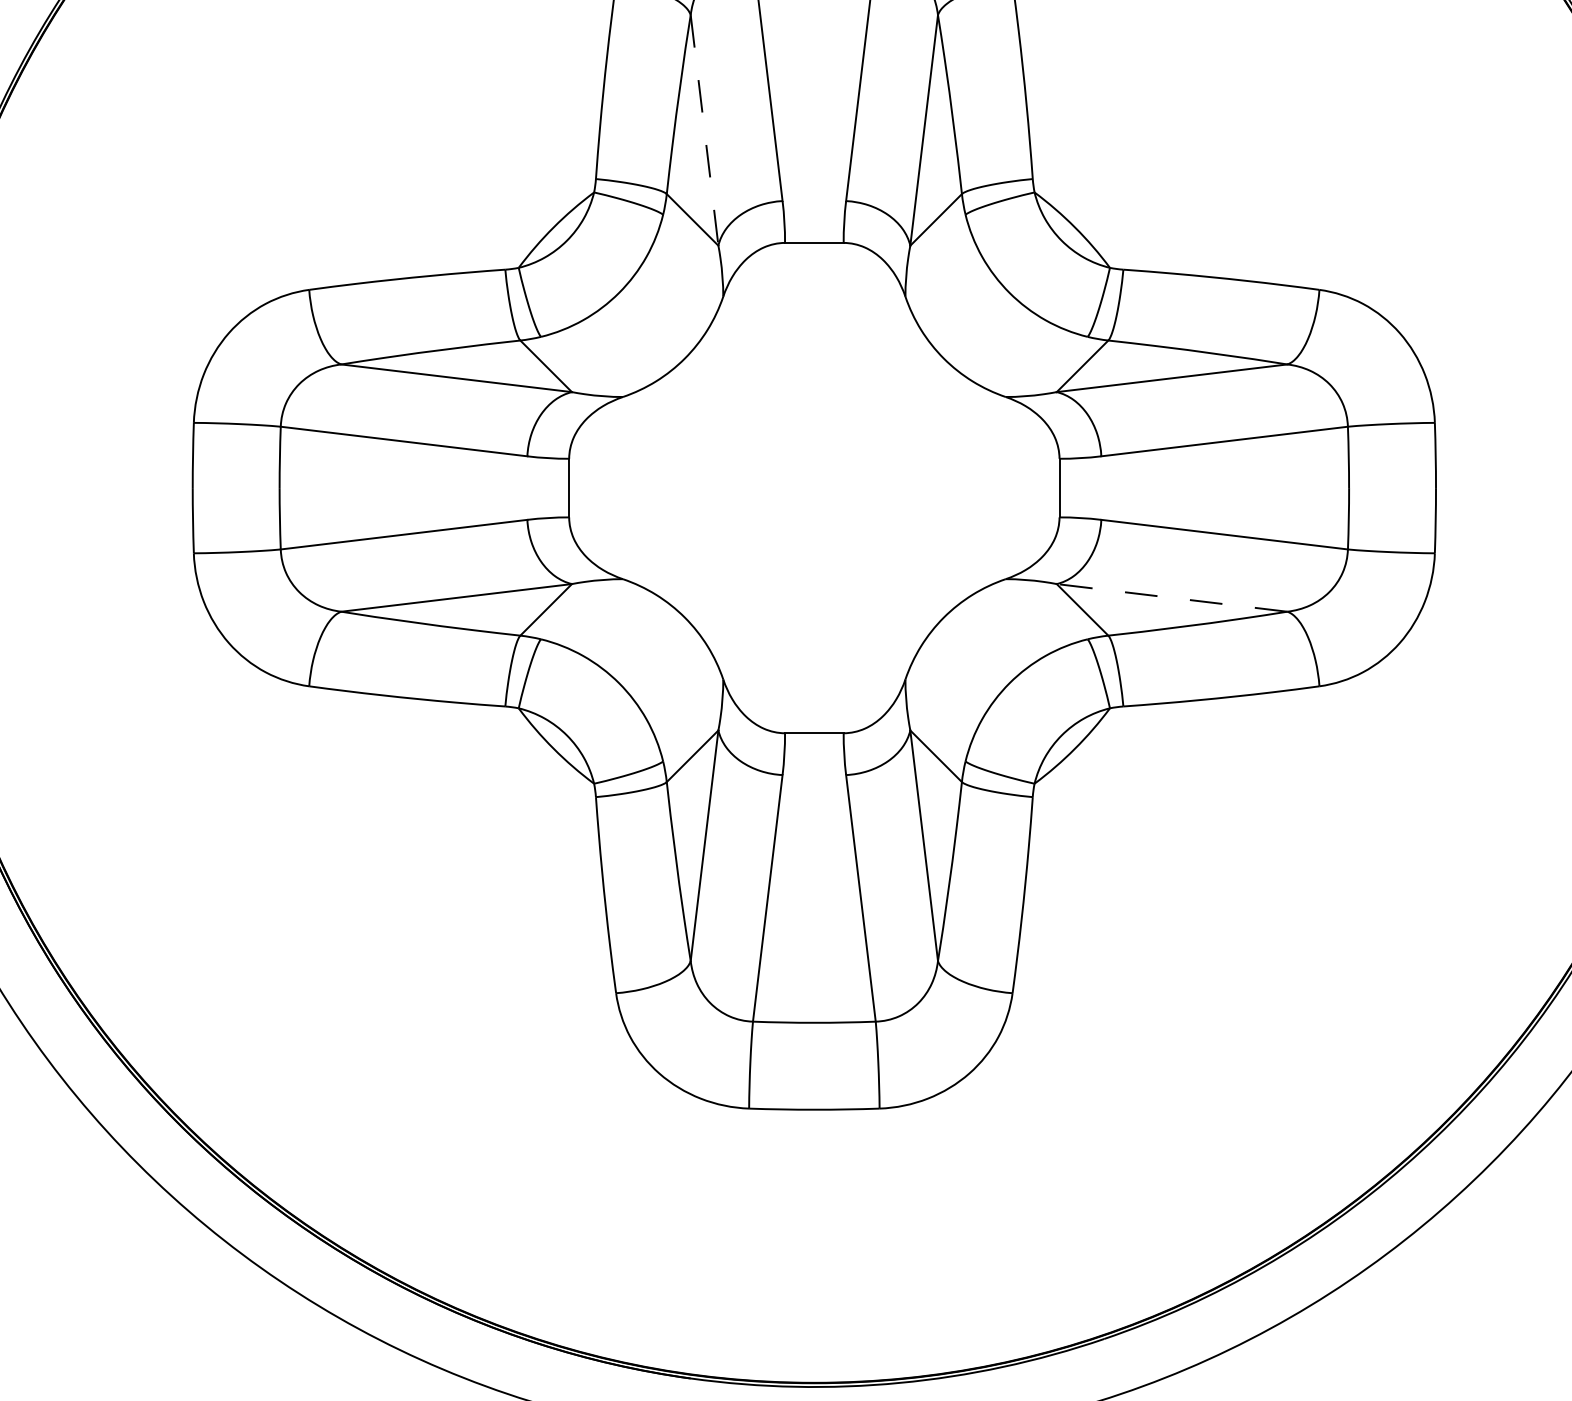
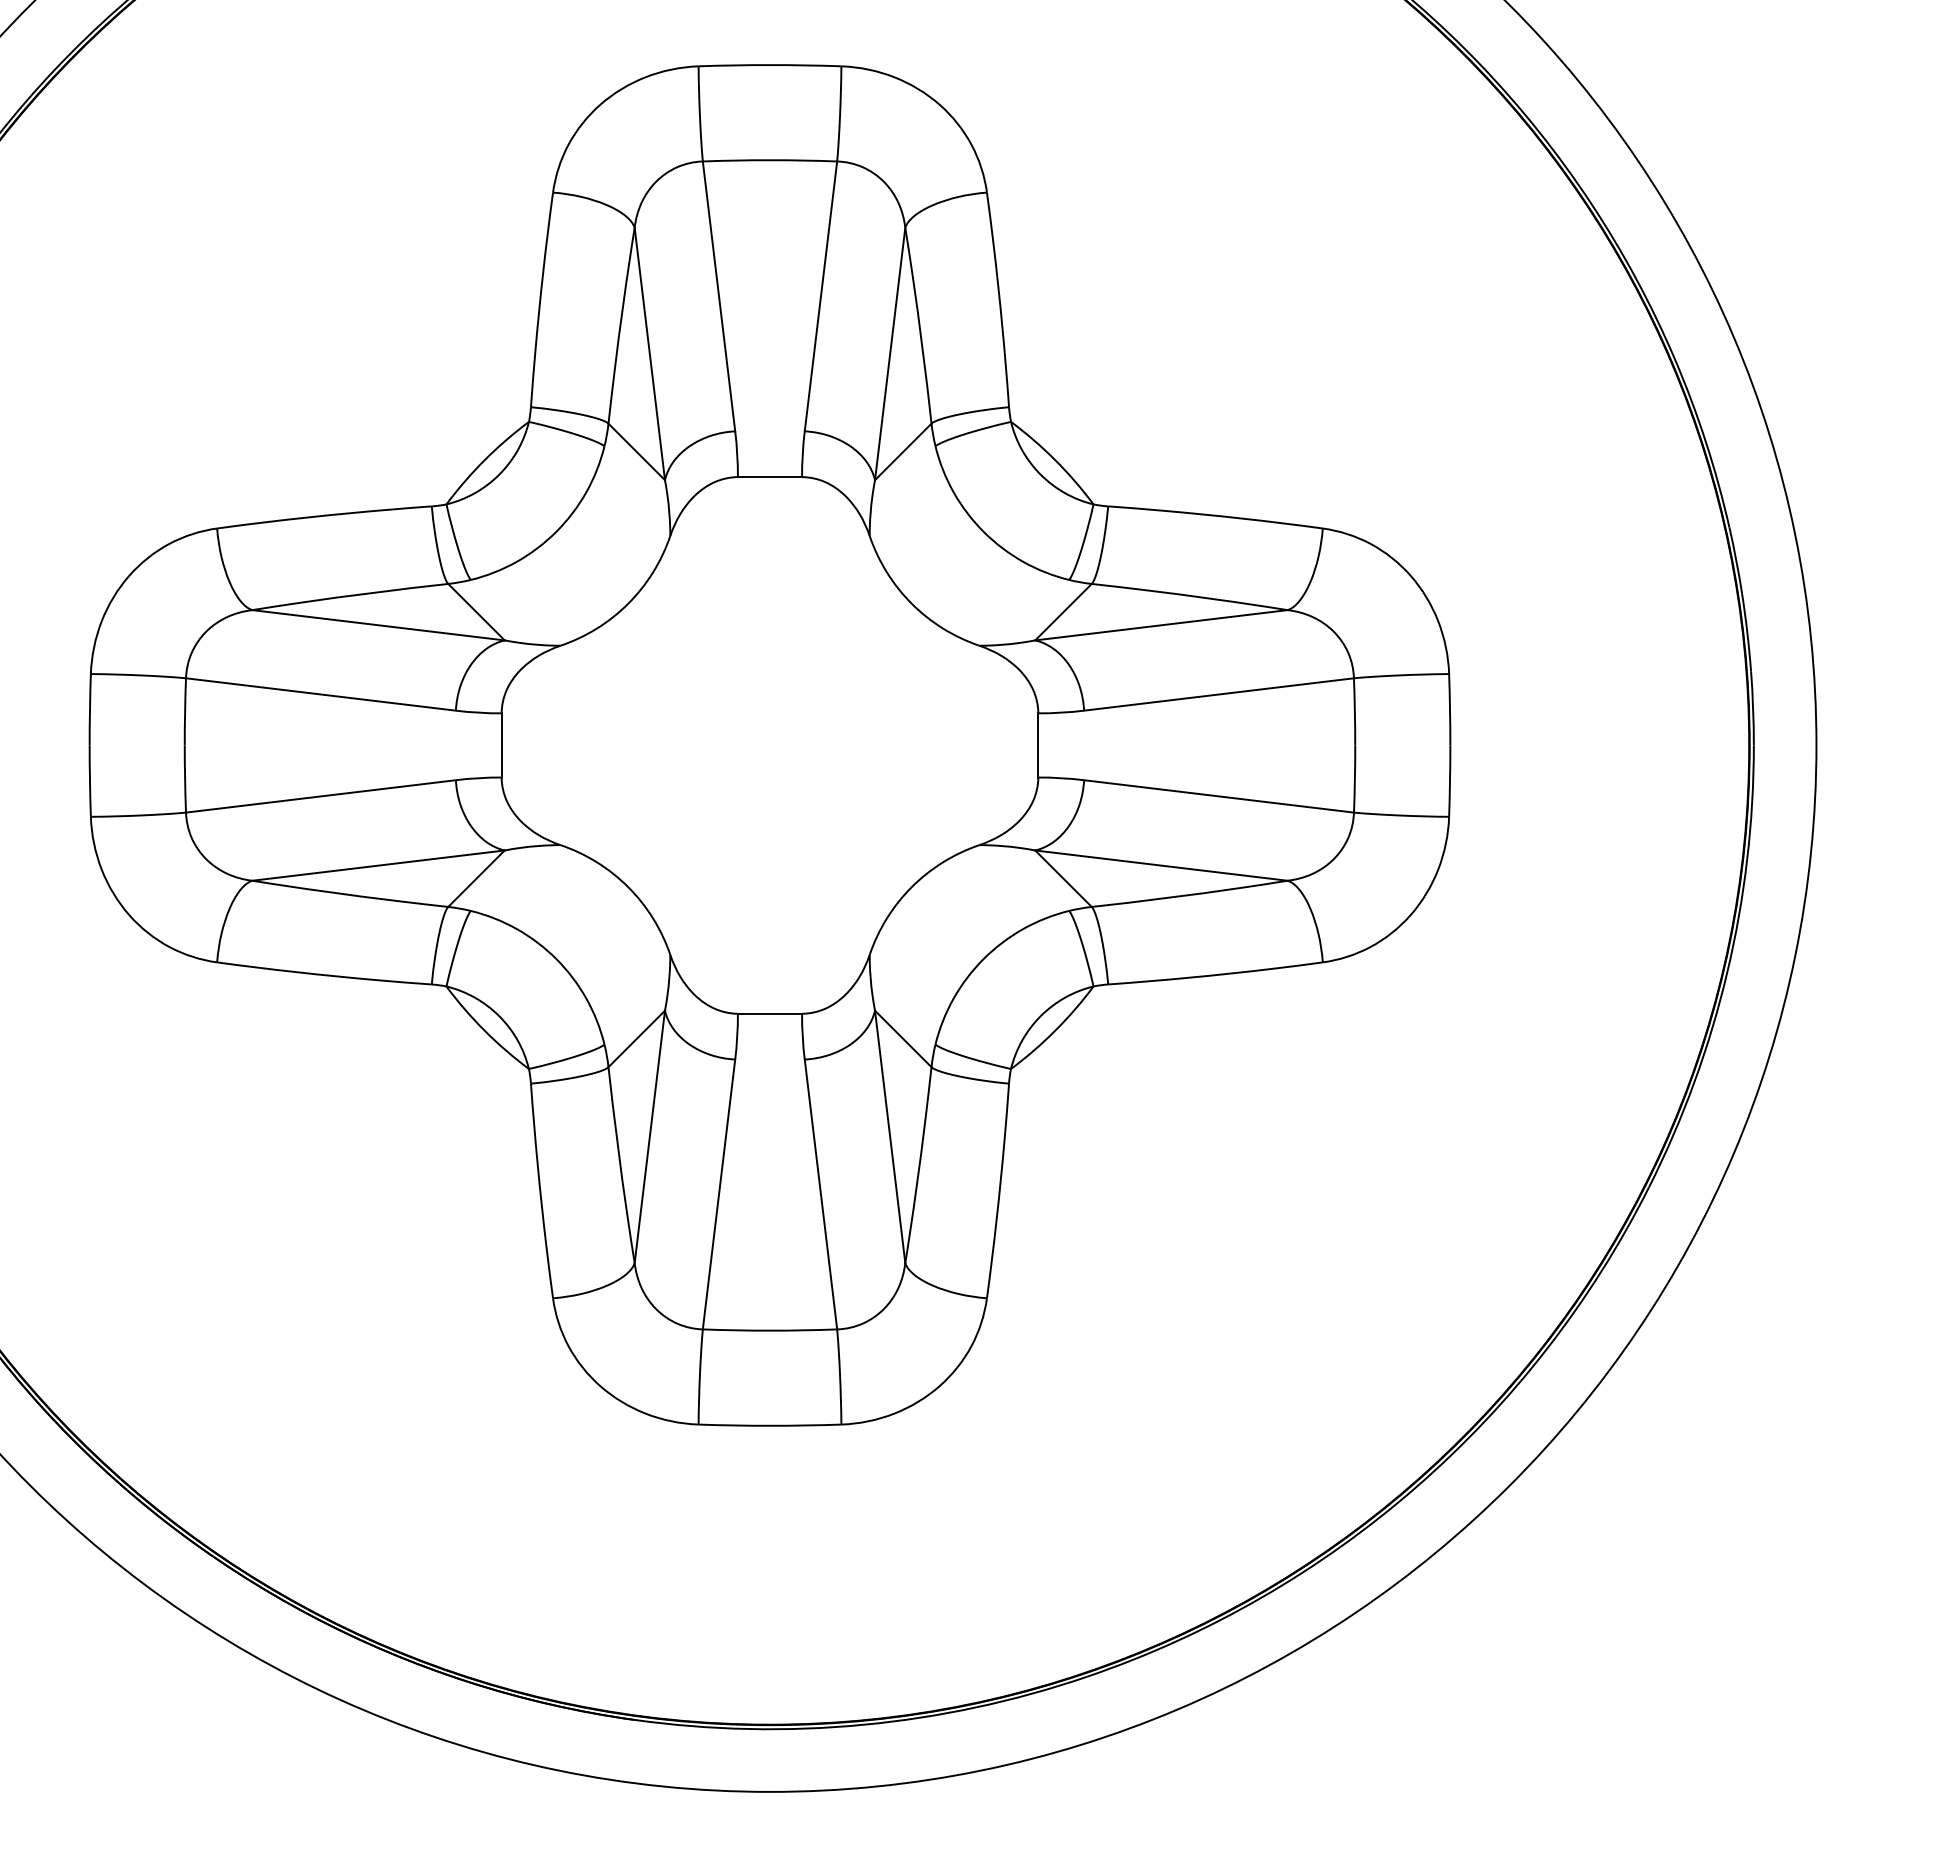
line: (704, 130) -> (649, 354), dashed -> solid
line: (1171, 597) -> (1160, 865), dashed -> solid

